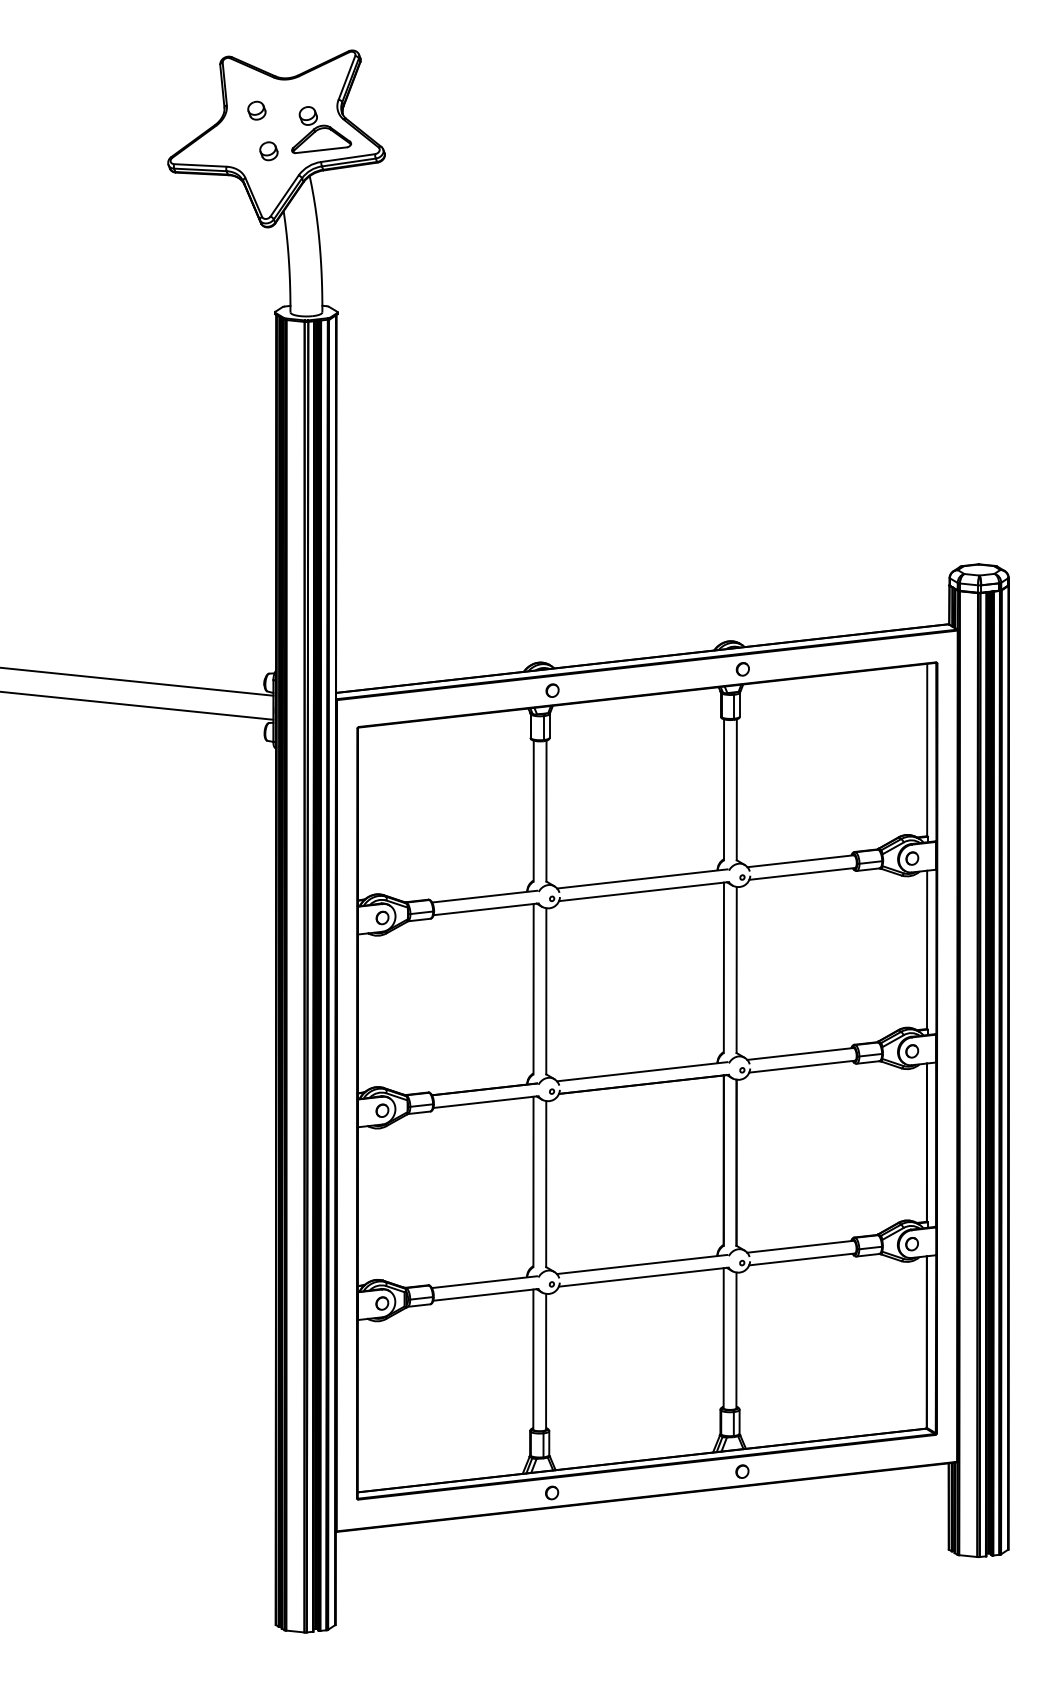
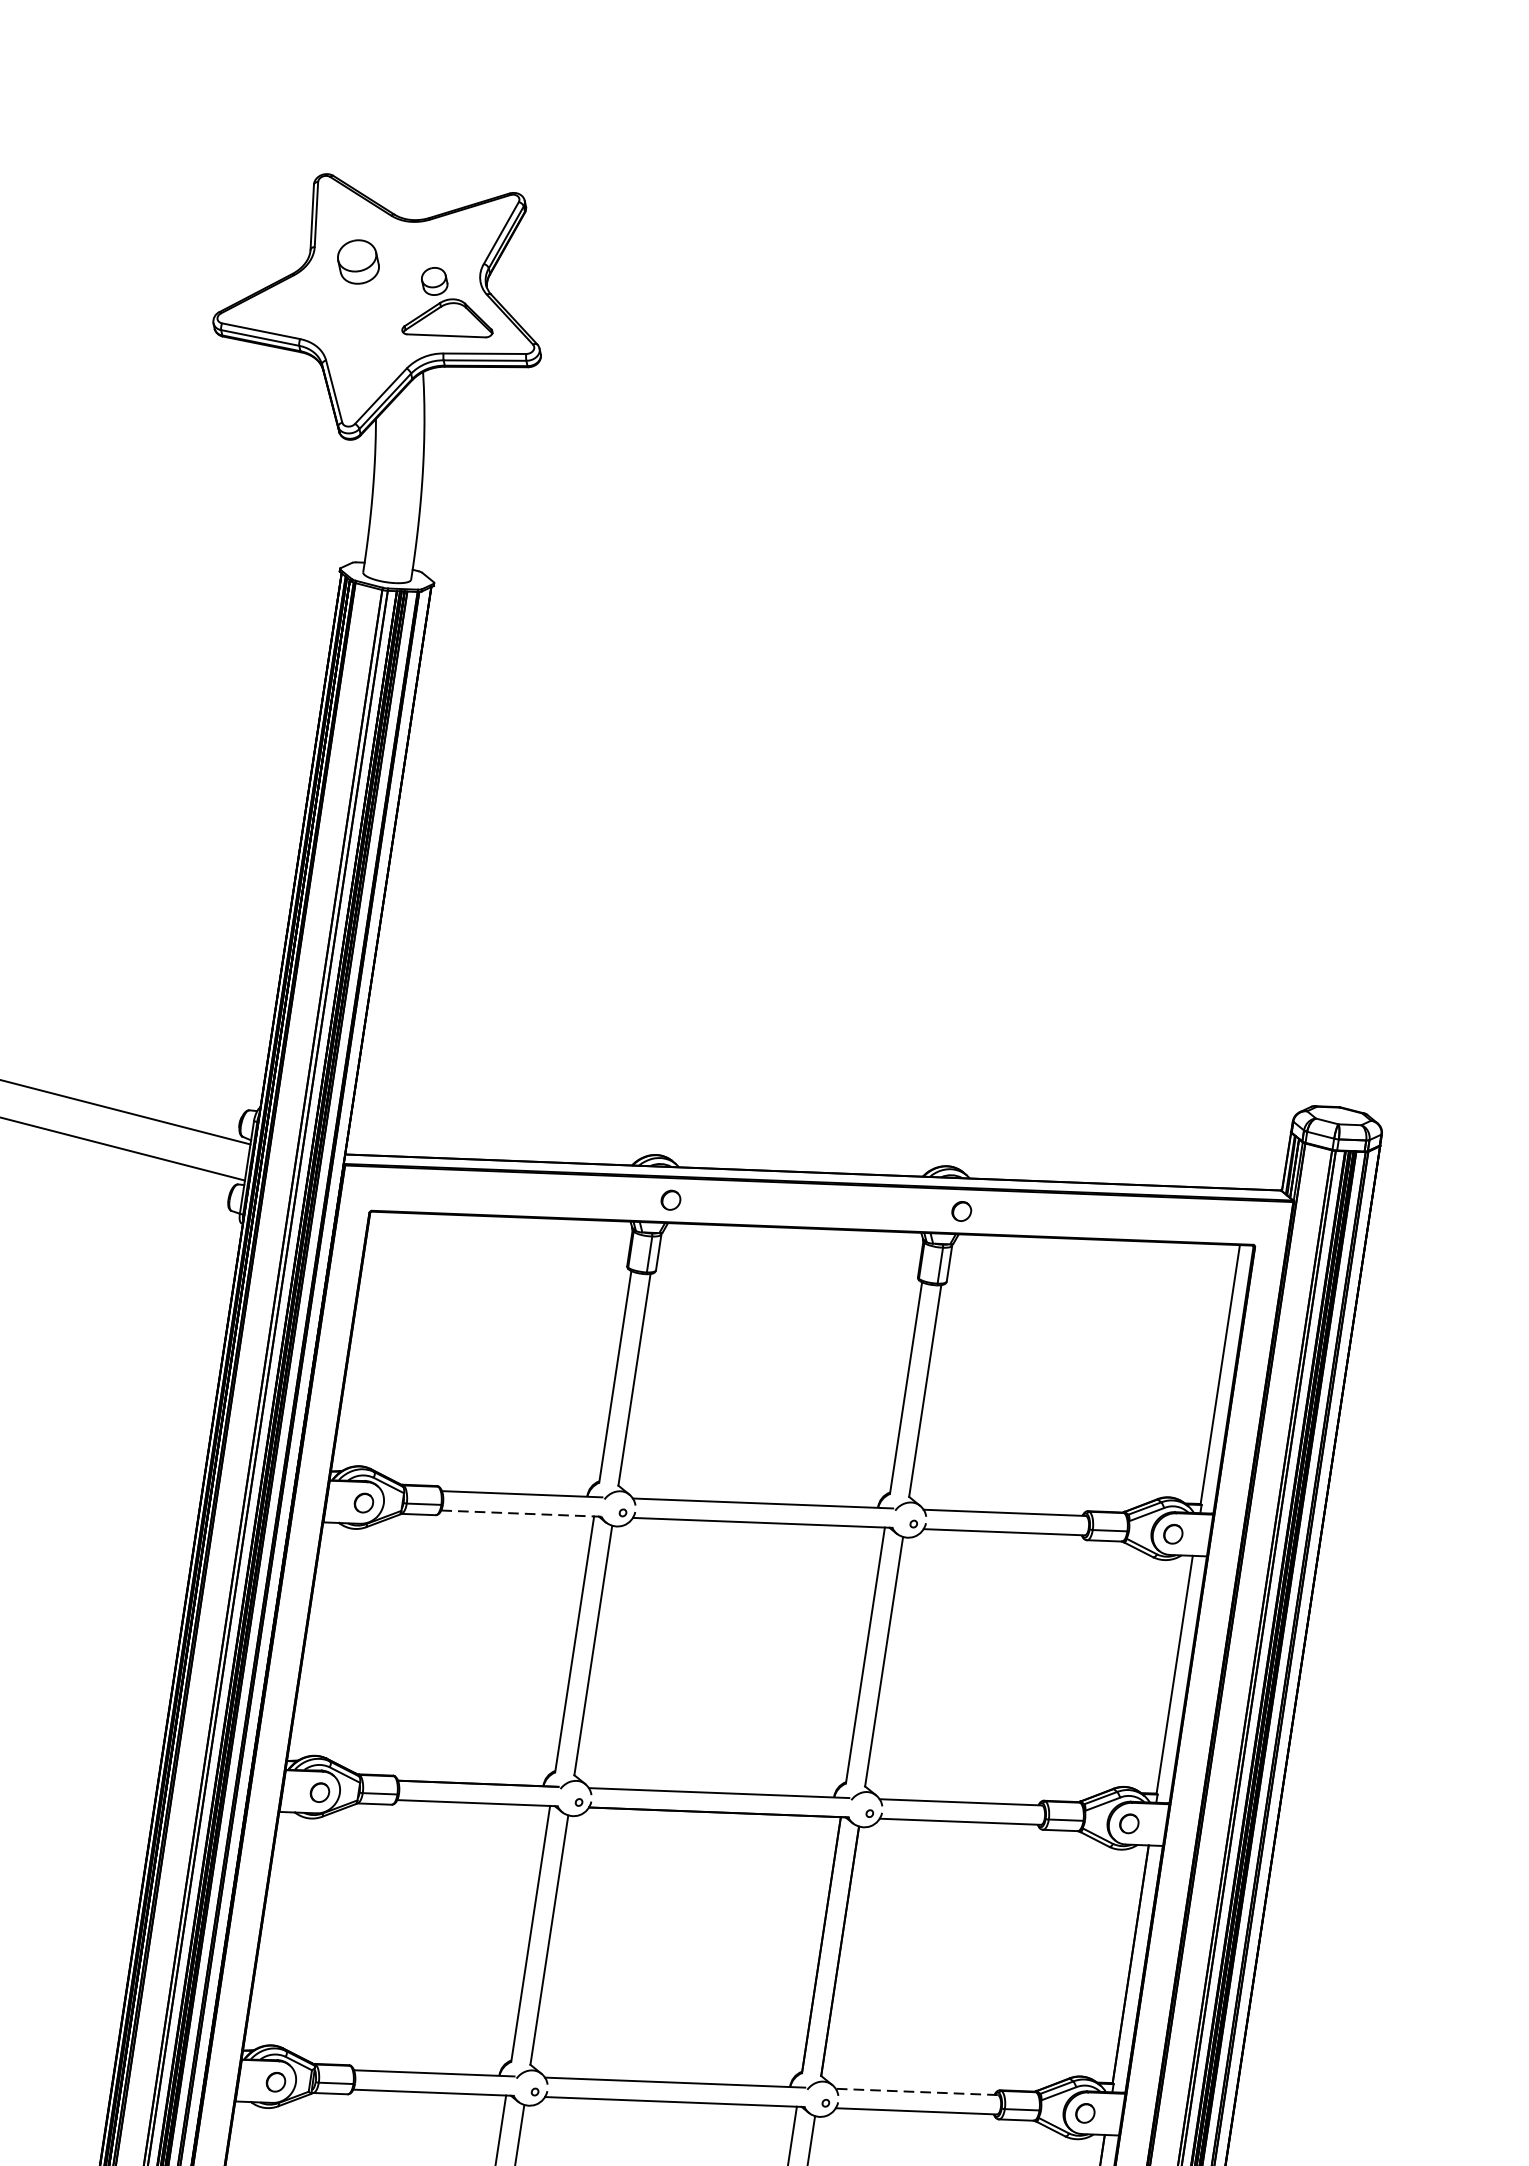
part: (256, 110) -> (358, 261), size x1.6
part: (268, 151) -> (366, 325), removed
line: (486, 909) -> (522, 1513), solid -> dashed
line: (799, 1246) -> (915, 2091), solid -> dashed

